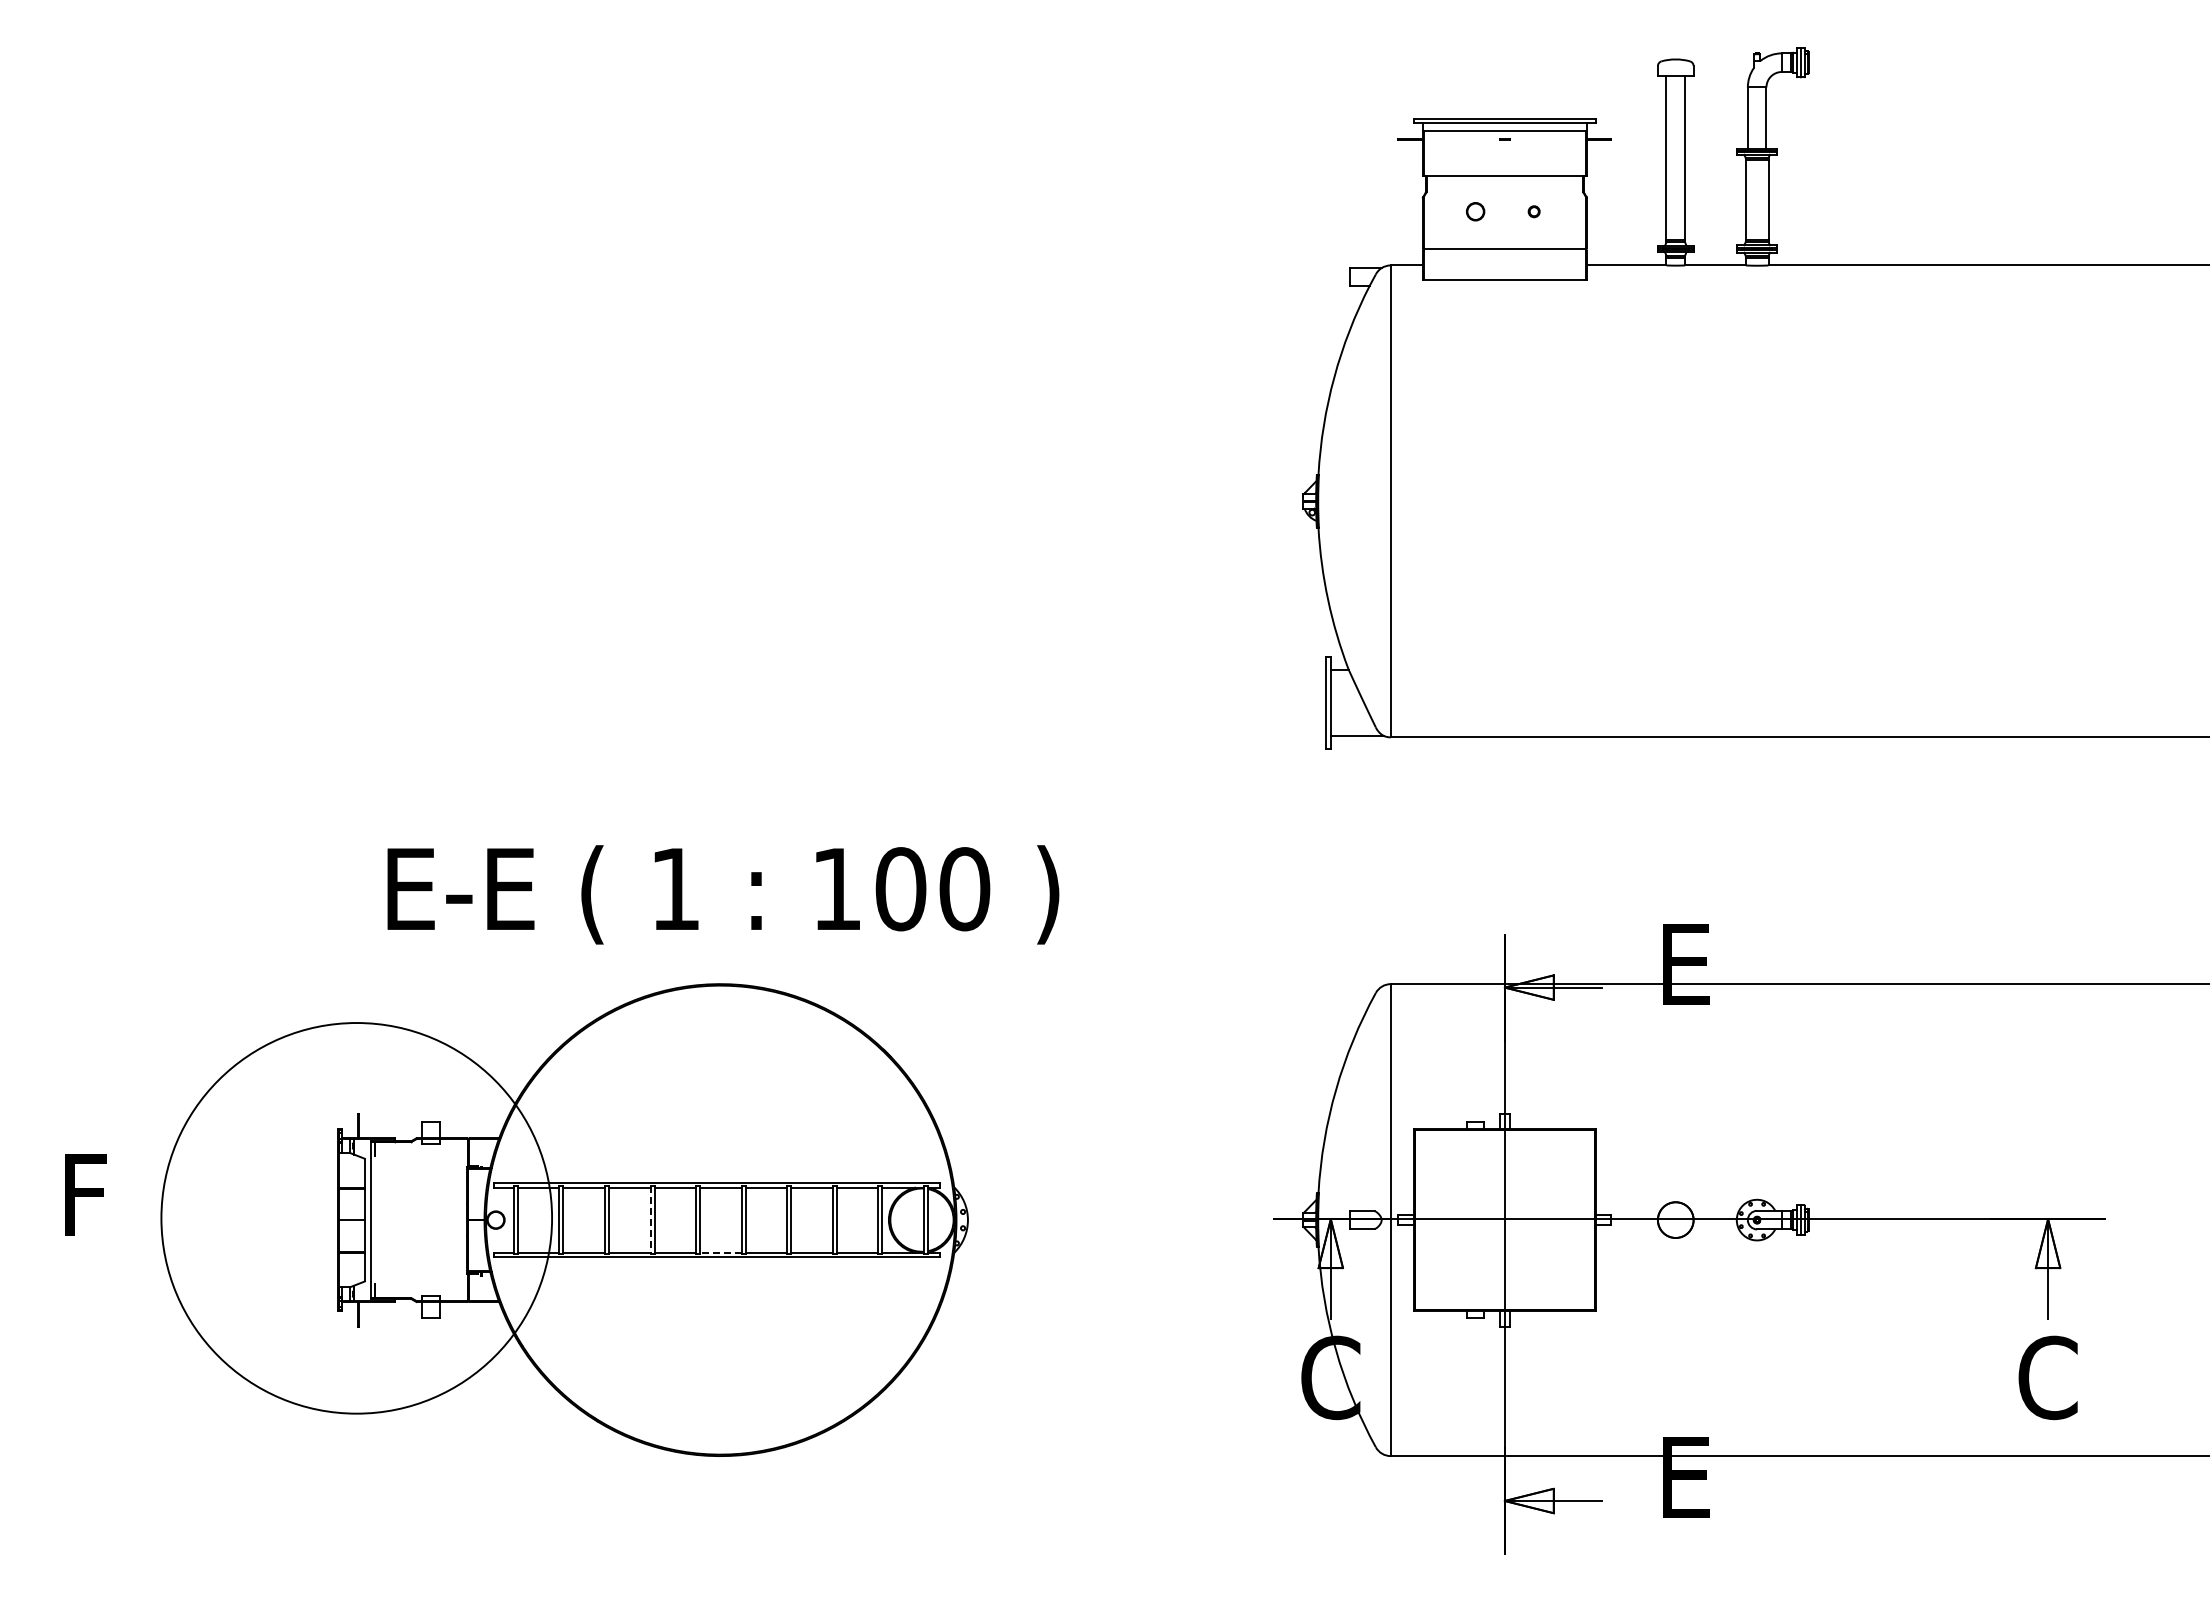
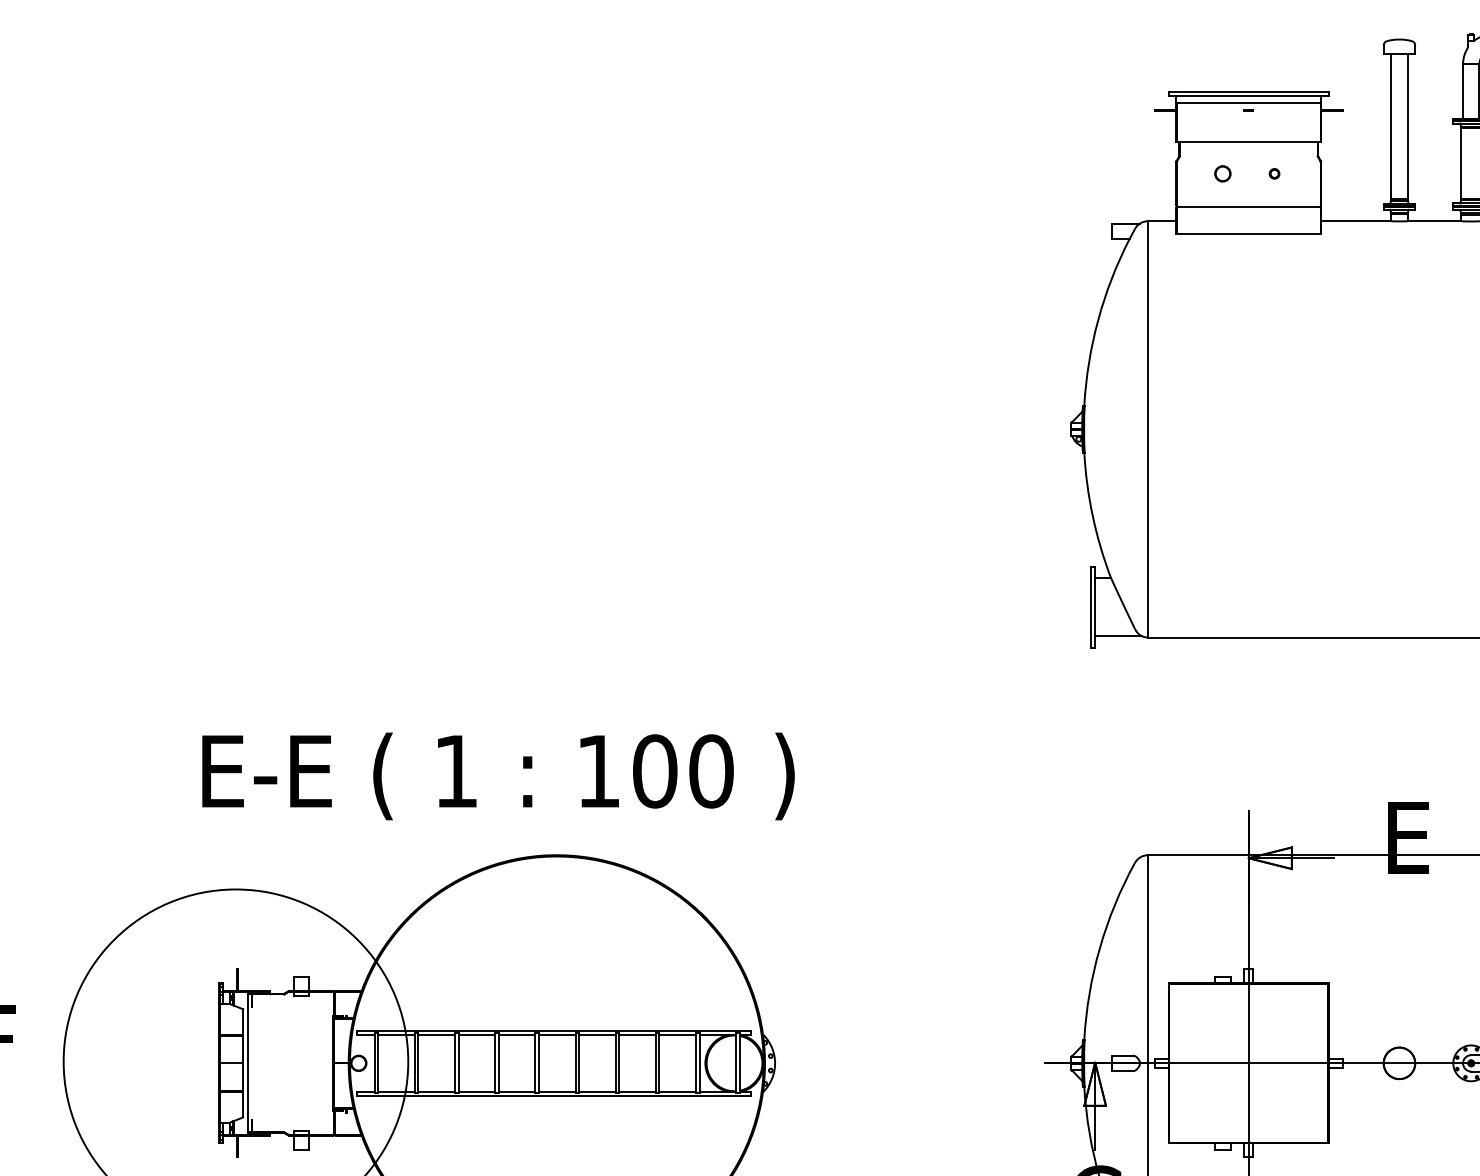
text: (723, 894) -> (498, 776), moved
line: (650, 1220) -> (495, 1063), dashed -> solid
line: (720, 1252) -> (556, 1091), dashed -> solid

